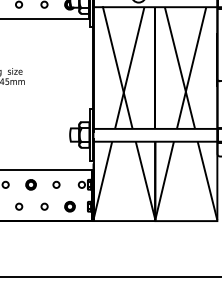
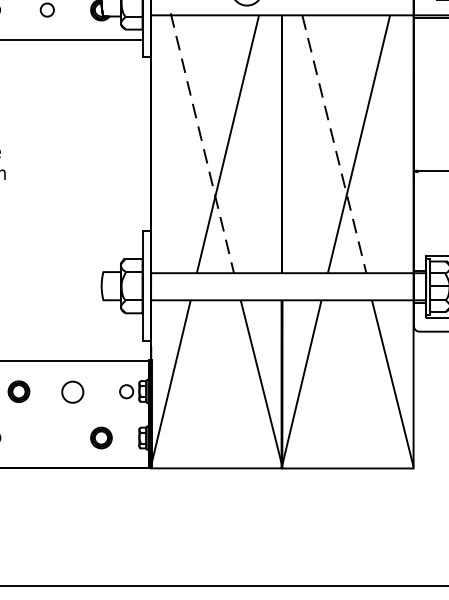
line: (117, 68) -> (202, 145), solid -> dashed
line: (179, 68) -> (333, 145), solid -> dashed
part: (56, 184) -> (72, 390), size x1.6
part: (44, 206) -> (47, 437), removed

